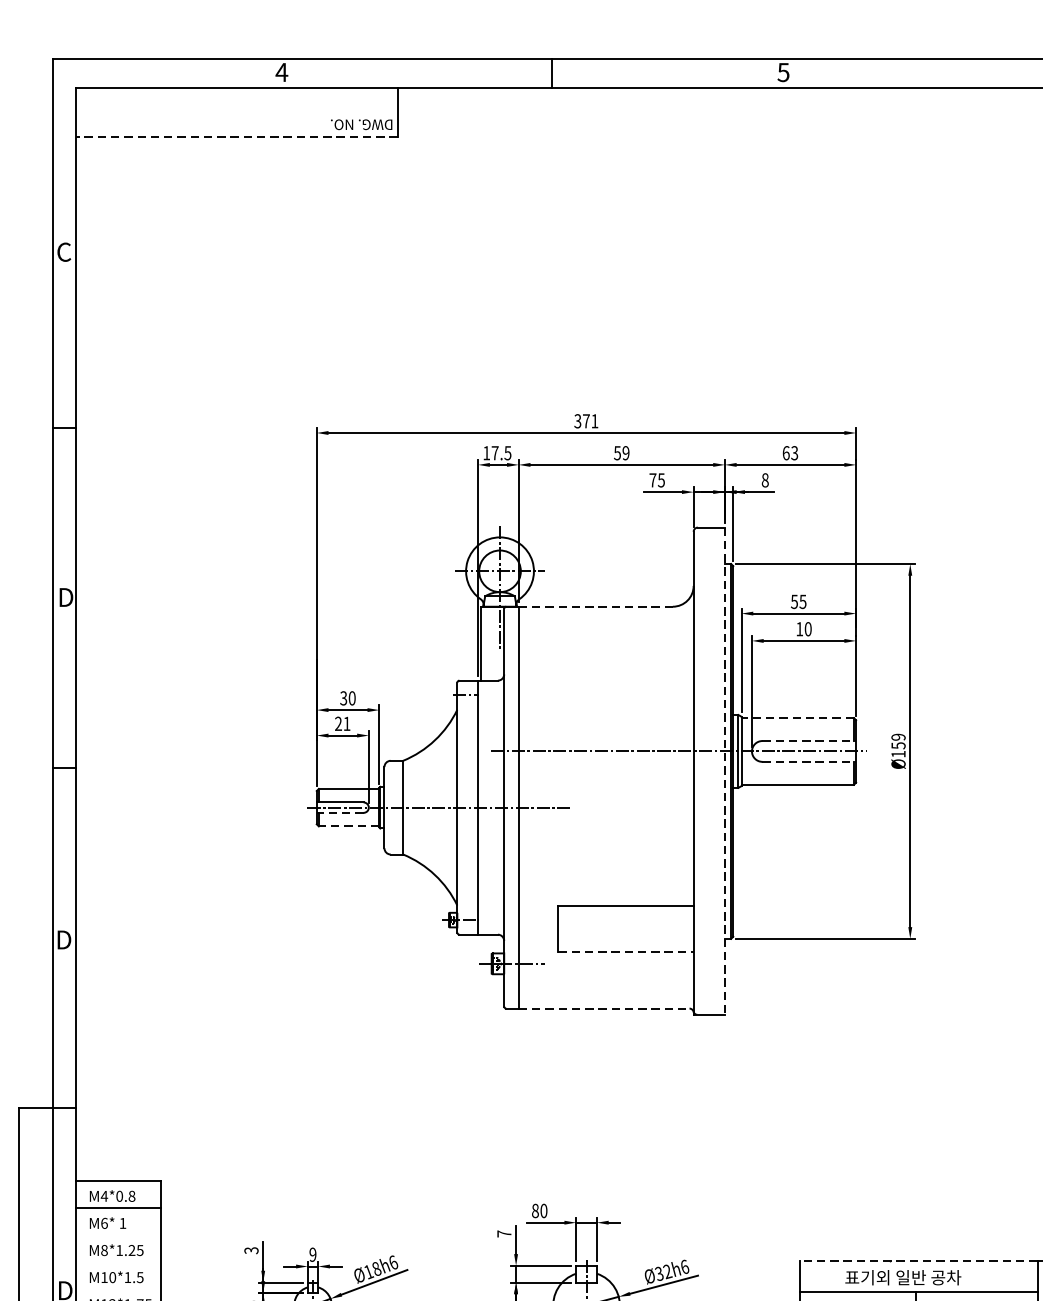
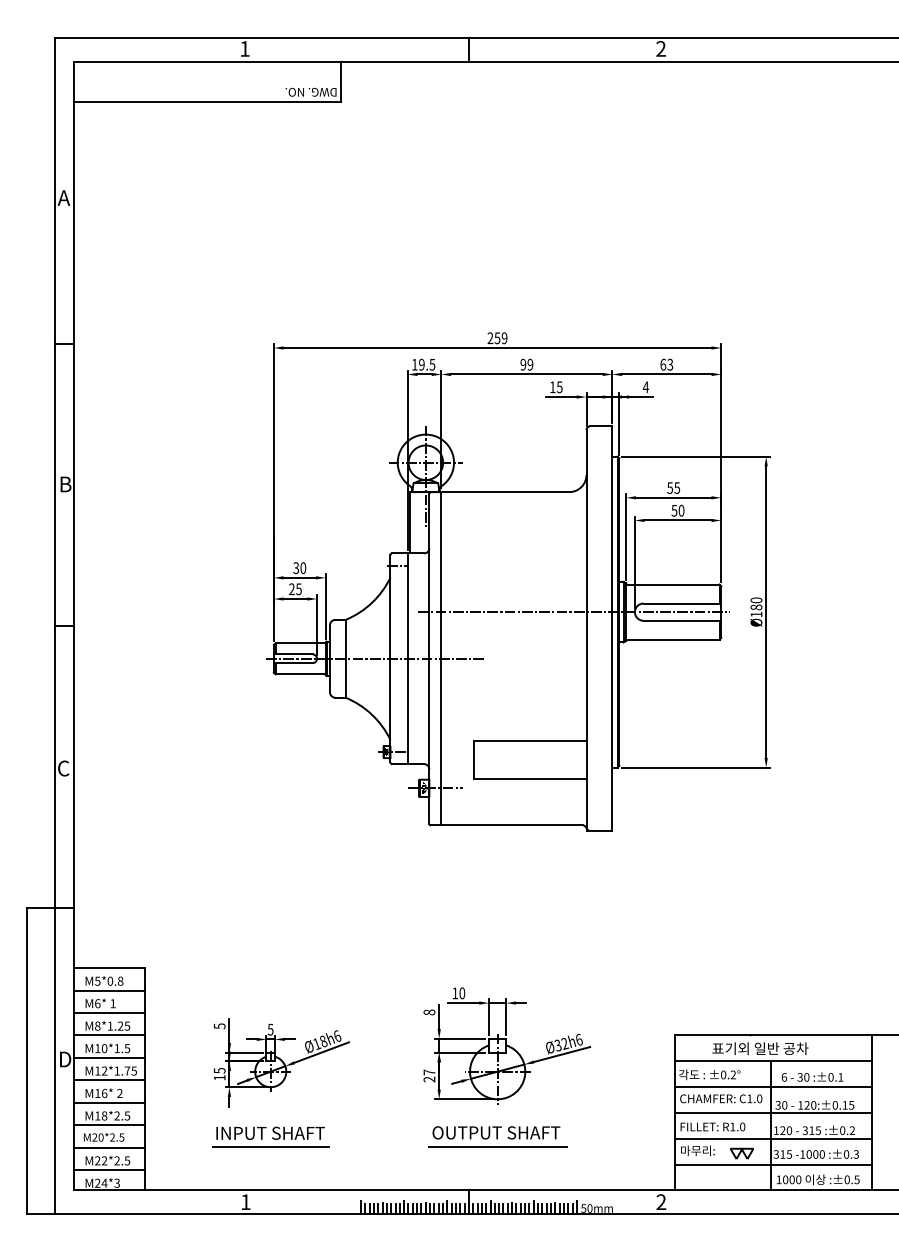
text: (281, 71) -> (244, 48), 4 -> 1
text: (782, 71) -> (660, 48), 5 -> 2
line: (236, 137) -> (207, 102), dashed -> solid
text: (63, 252) -> (63, 198), C -> A
text: (586, 421) -> (497, 338), 371 -> 259
text: (494, 452) -> (421, 364), 17.5 -> 19.5
text: (617, 452) -> (523, 364), 59 -> 99
text: (652, 480) -> (552, 387), 75 -> 15
text: (764, 480) -> (645, 387), 8 -> 4
text: (66, 597) -> (66, 484), D -> B
line: (595, 607) -> (505, 492), dashed -> solid
text: (799, 628) -> (674, 510), 10 -> 50
line: (797, 718) -> (672, 584), dashed -> solid
text: (346, 724) -> (298, 589), 21 -> 25
line: (809, 740) -> (682, 603), dashed -> solid
text: (898, 740) -> (756, 603), Ø159 -> Ø180
line: (809, 761) -> (682, 620), dashed -> solid
line: (724, 772) -> (612, 629), dashed -> solid
line: (339, 813) -> (292, 663), dashed -> solid
line: (348, 826) -> (300, 674), dashed -> solid
text: (64, 939) -> (64, 768), D -> C
line: (626, 951) -> (530, 778), dashed -> solid
line: (604, 1008) -> (512, 825), dashed -> solid
text: (104, 1195) -> (97, 980), M4*0.8 -> M5*0.8
text: (535, 1211) -> (455, 993), 80 -> 10
text: (504, 1234) -> (429, 1012), 7 -> 8
line: (118, 1235) -> (109, 1013), added
text: (250, 1249) -> (218, 1025), 3 -> 5
text: (312, 1254) -> (270, 1029), 9 -> 5
line: (917, 1260) -> (772, 1034), dashed -> solid
line: (118, 1261) -> (109, 1035), added
line: (118, 1288) -> (109, 1057), added

